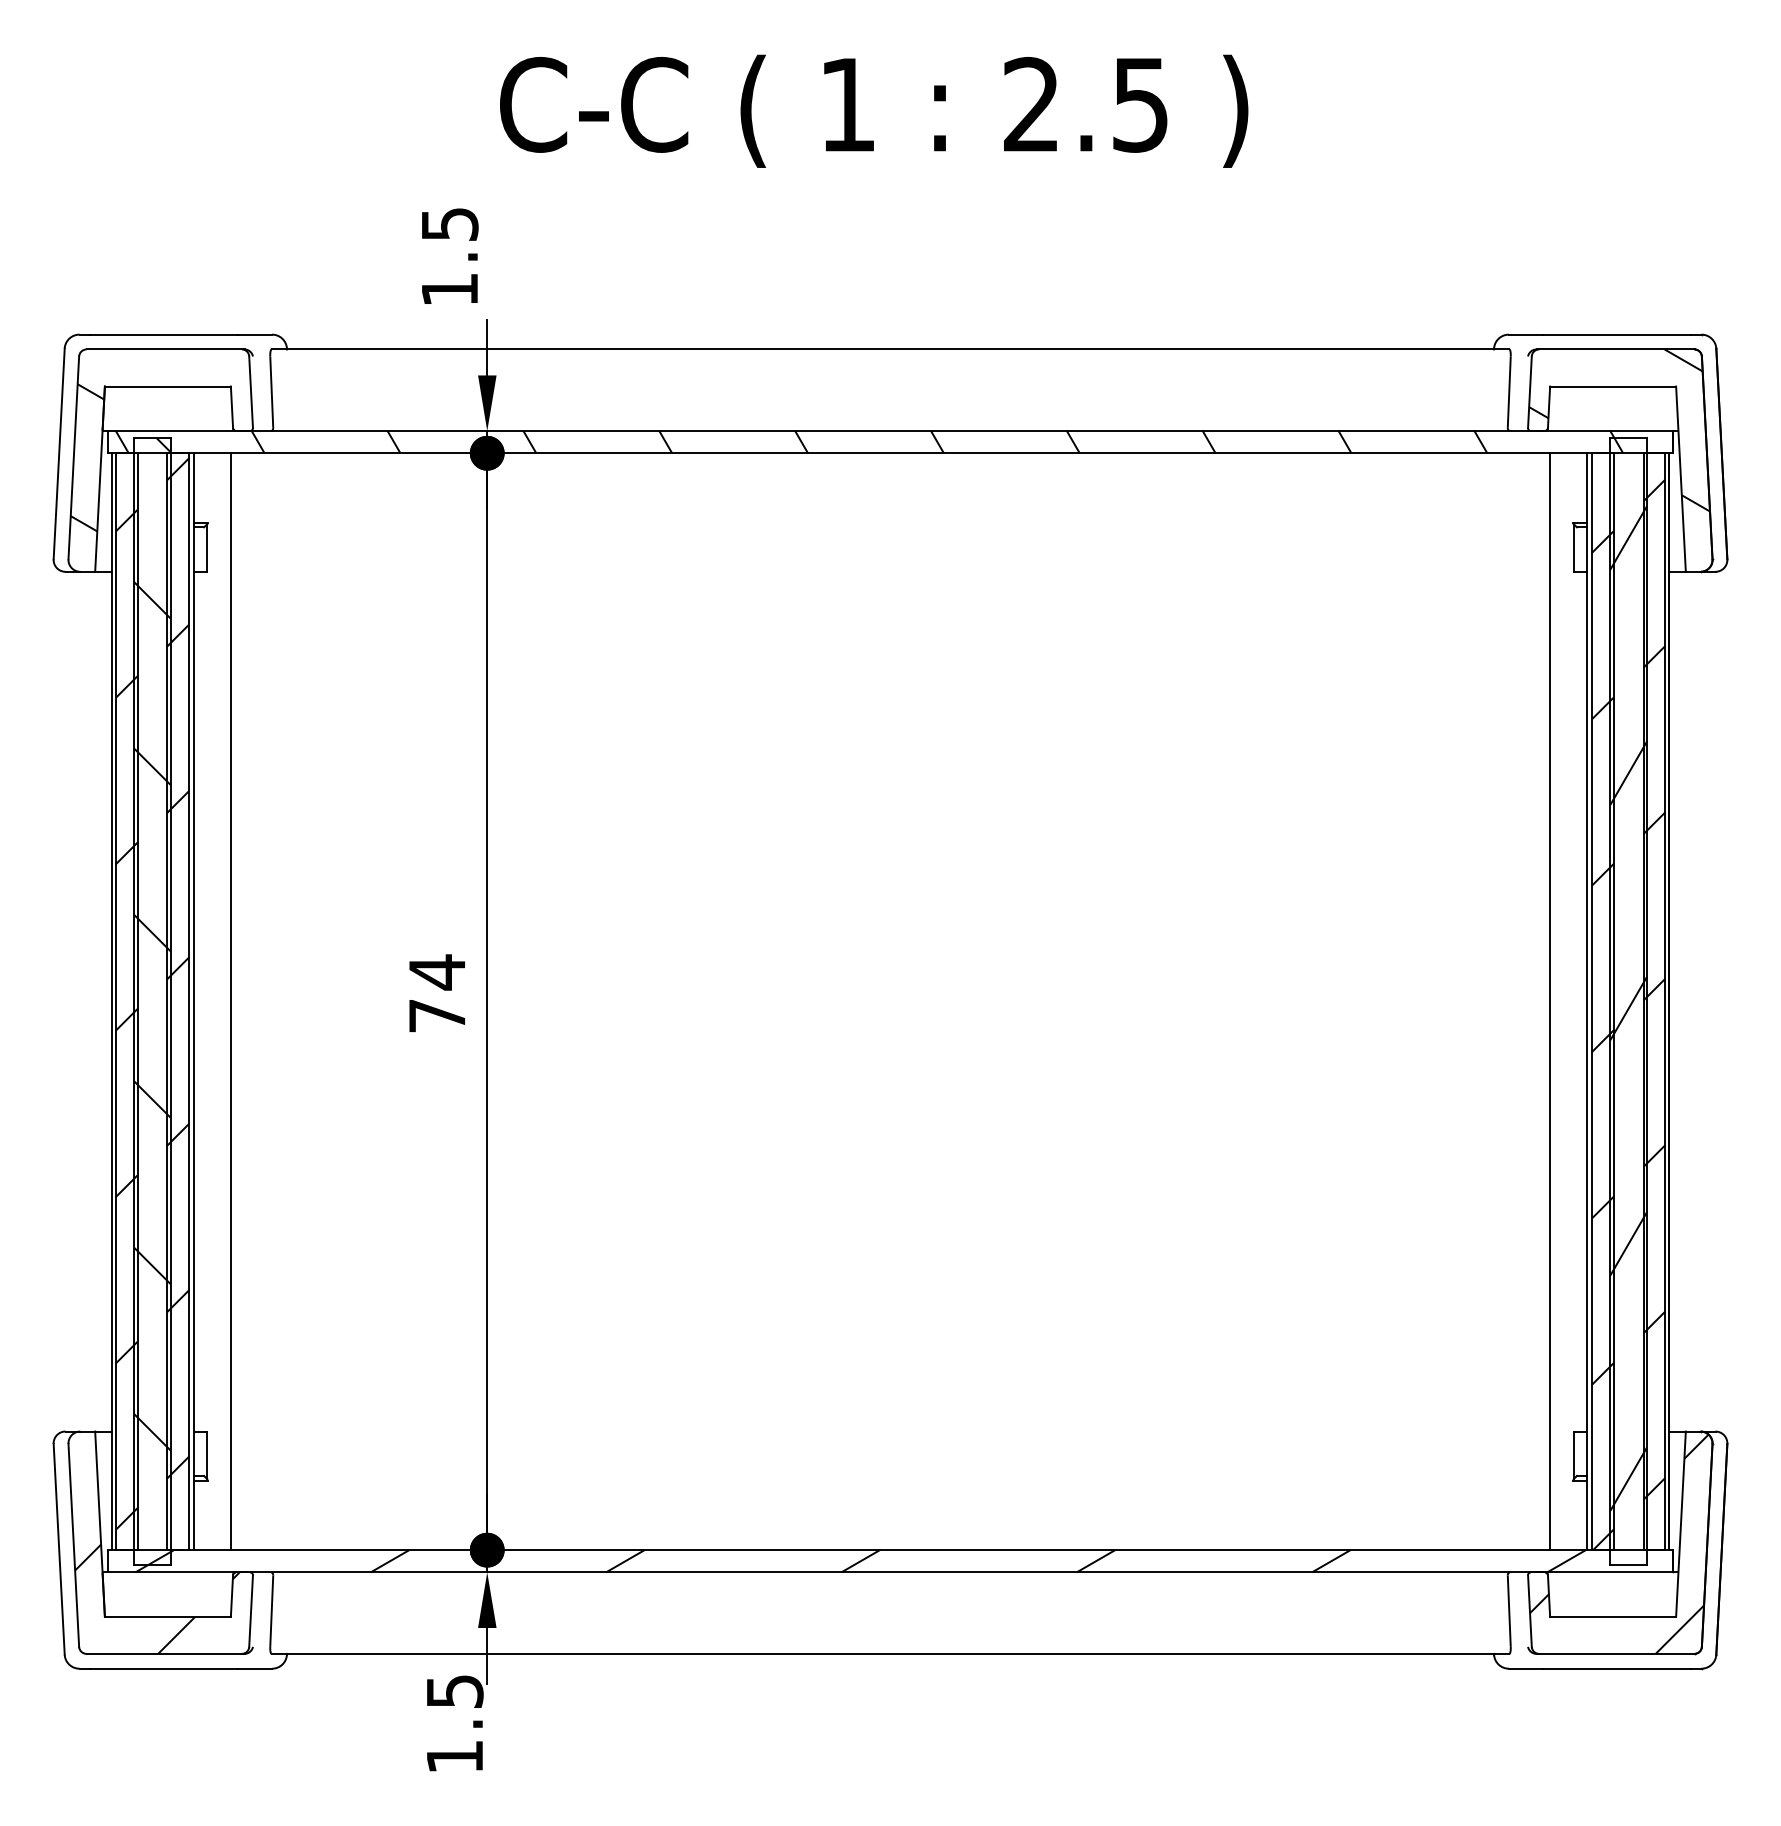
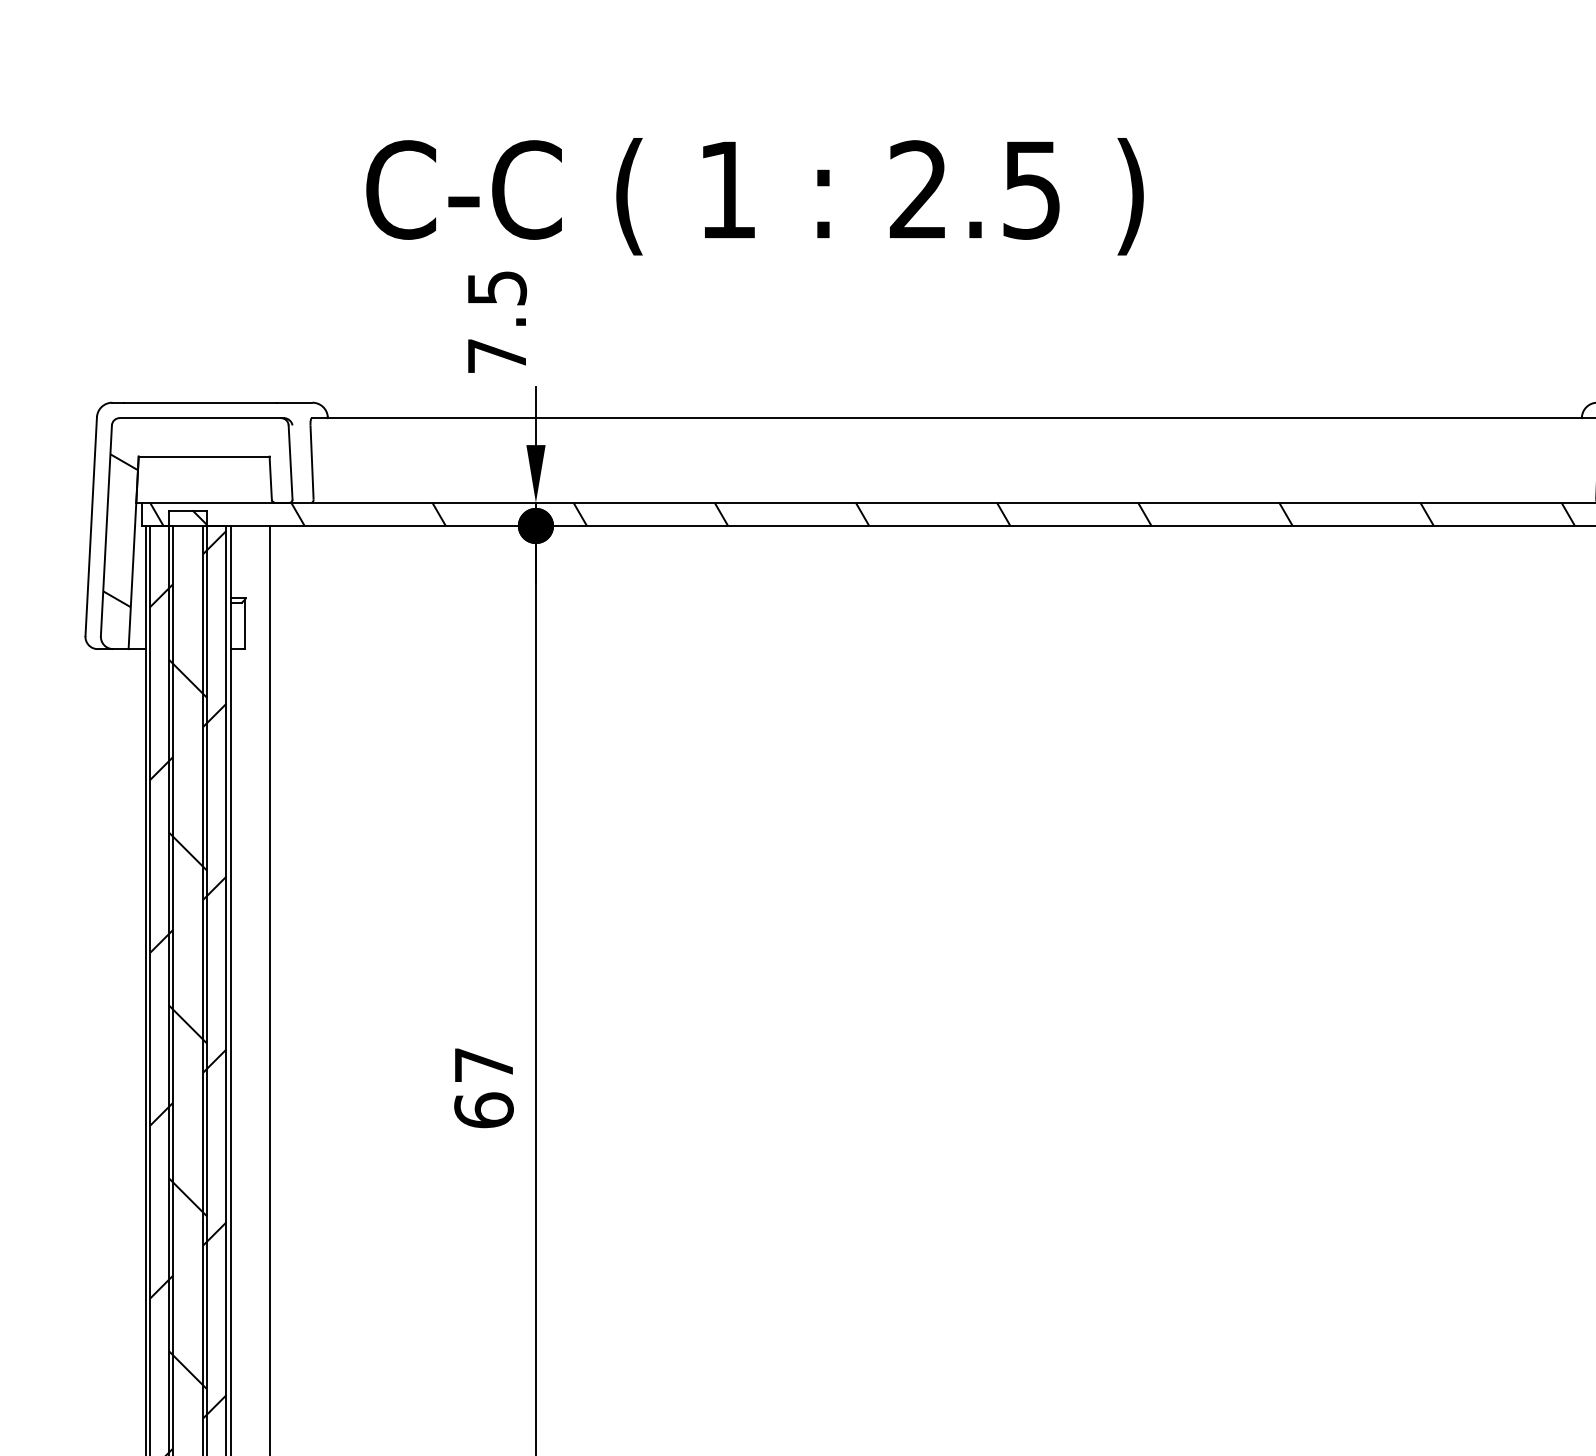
text: (874, 110) -> (755, 195), moved
text: (449, 289) -> (496, 355), 1.5 -> 7.5
text: (437, 993) -> (484, 1087), 74 -> 67

